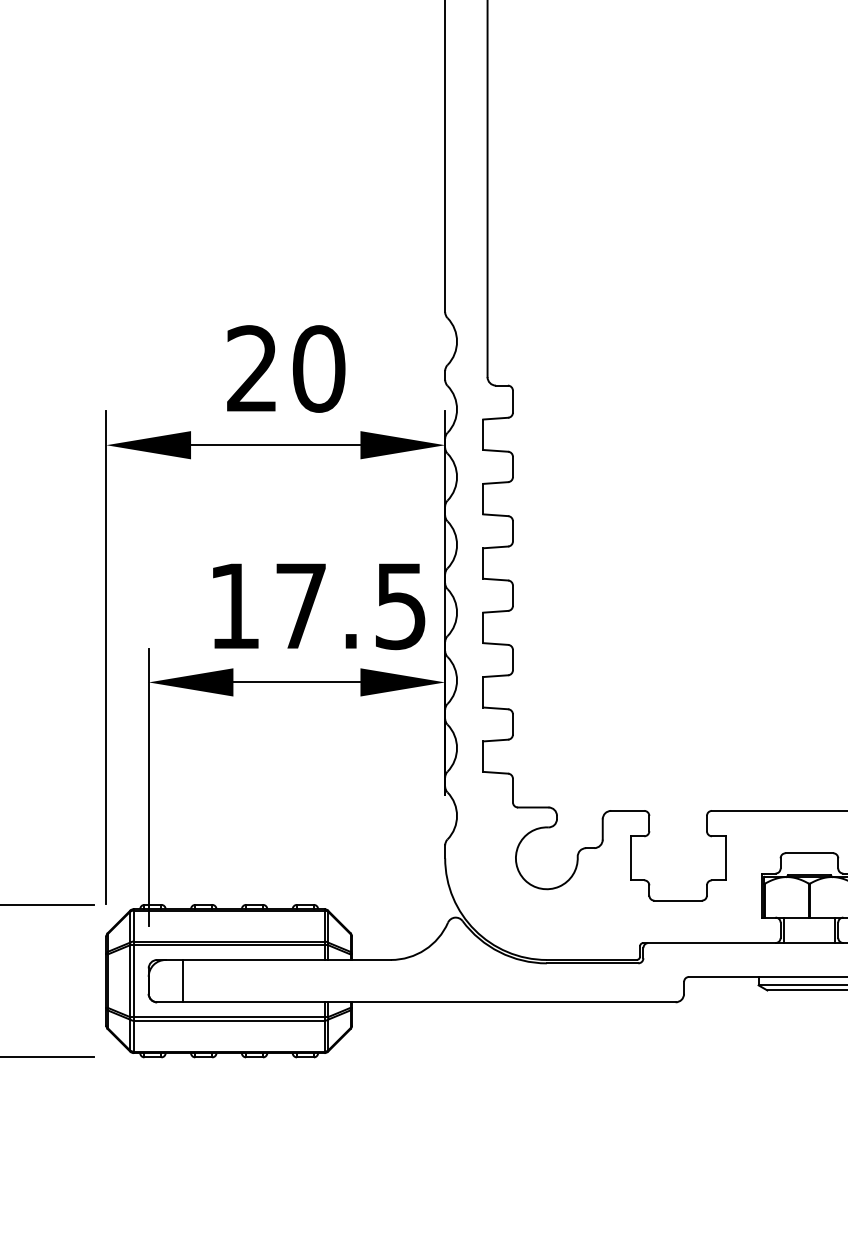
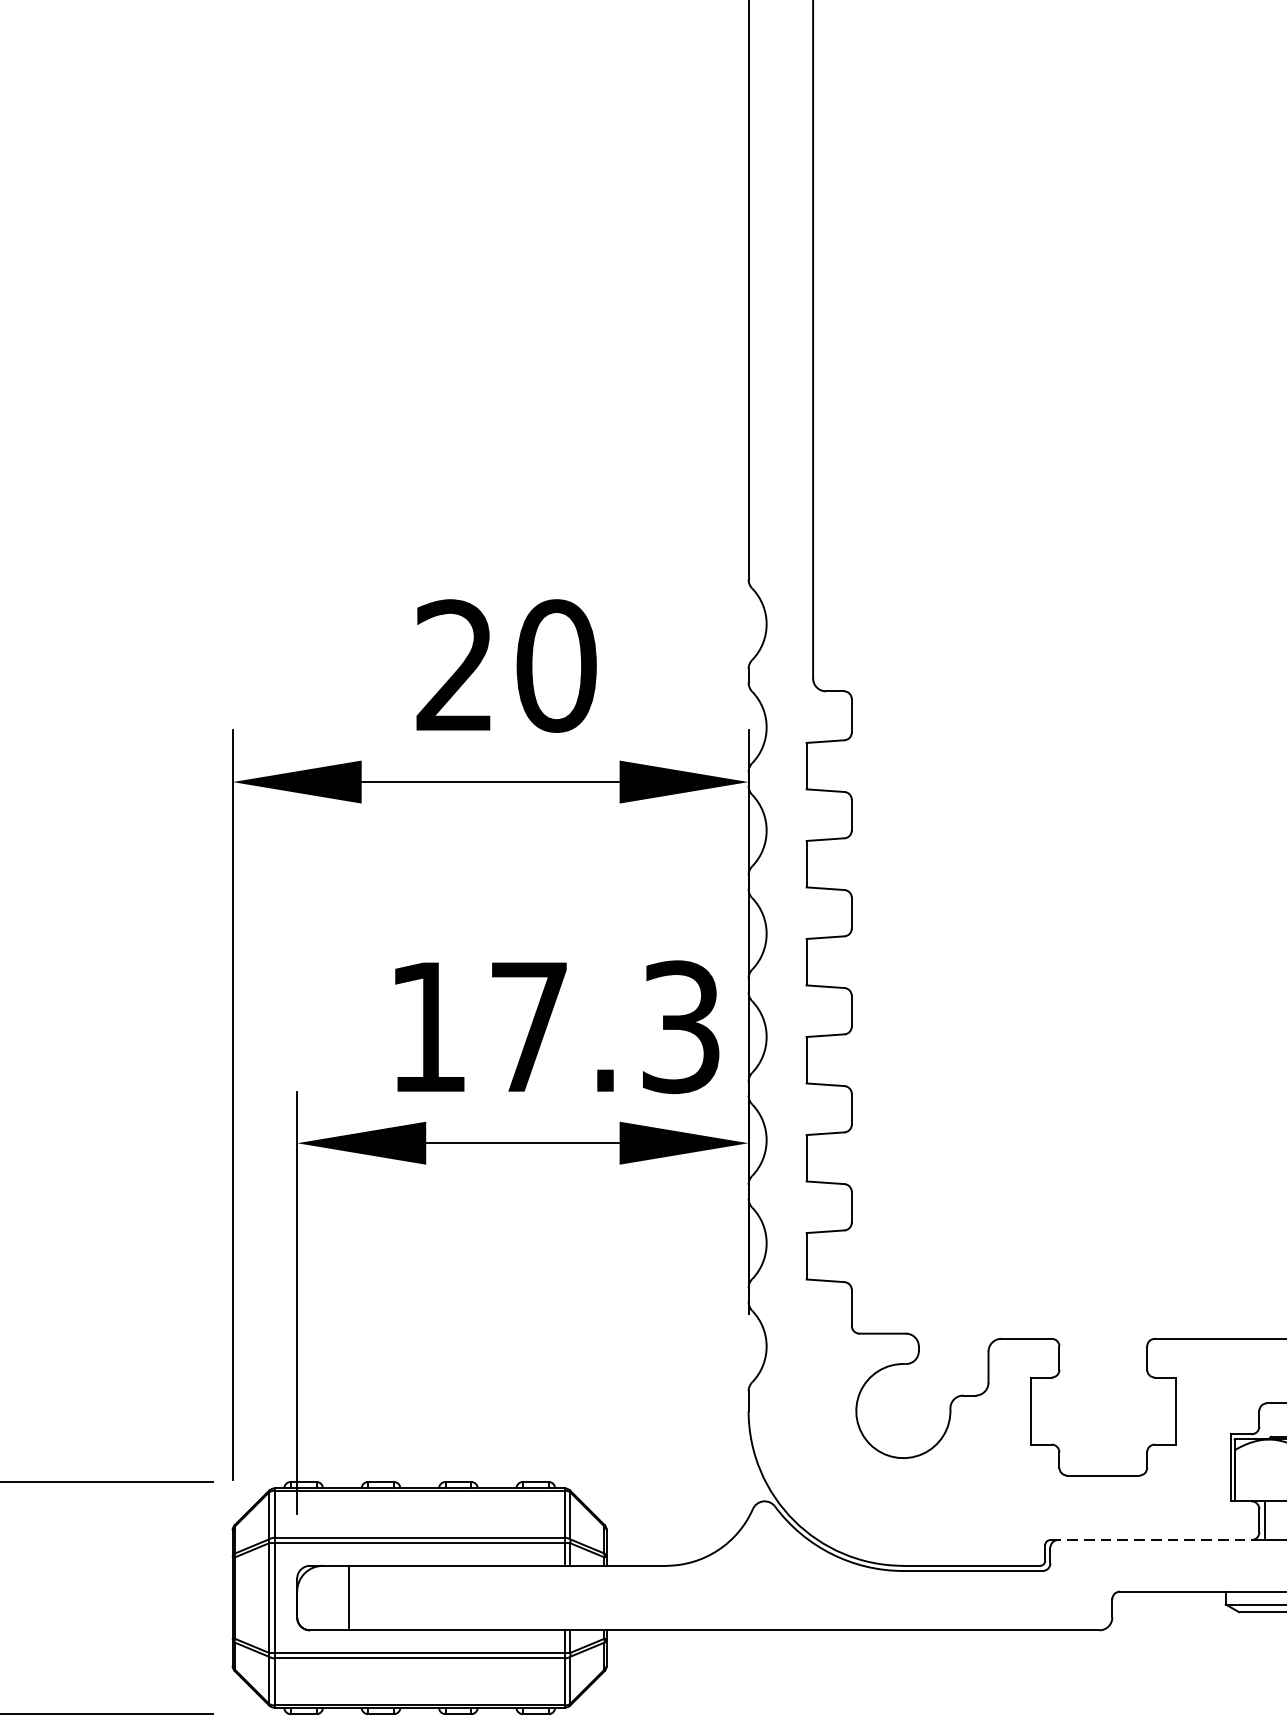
text: (400, 605) -> (680, 1026), 17.5 -> 17.3
line: (709, 943) -> (1151, 1540), solid -> dashed

